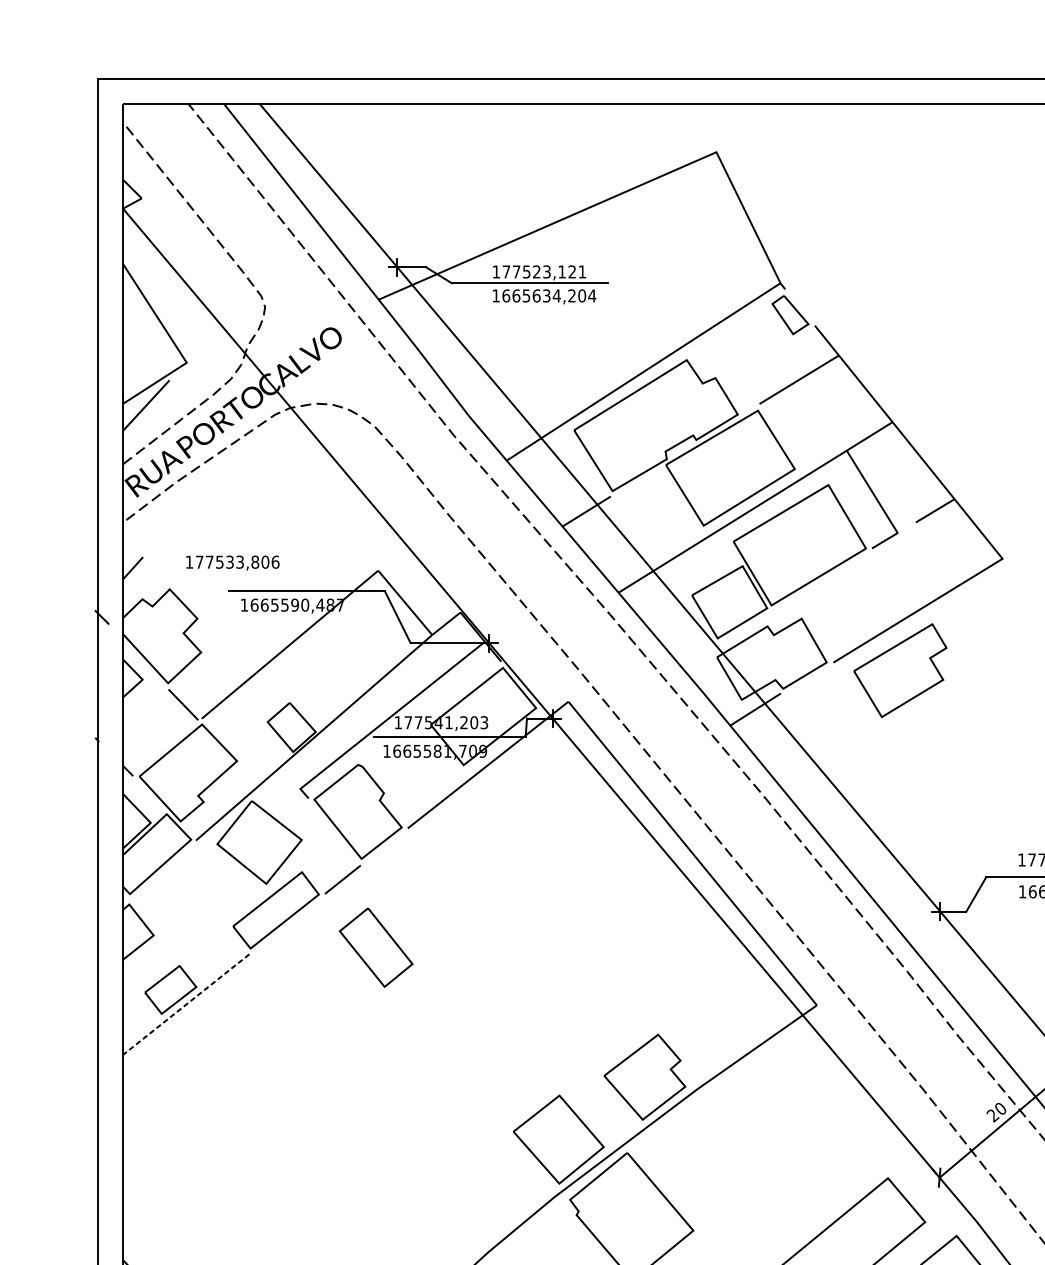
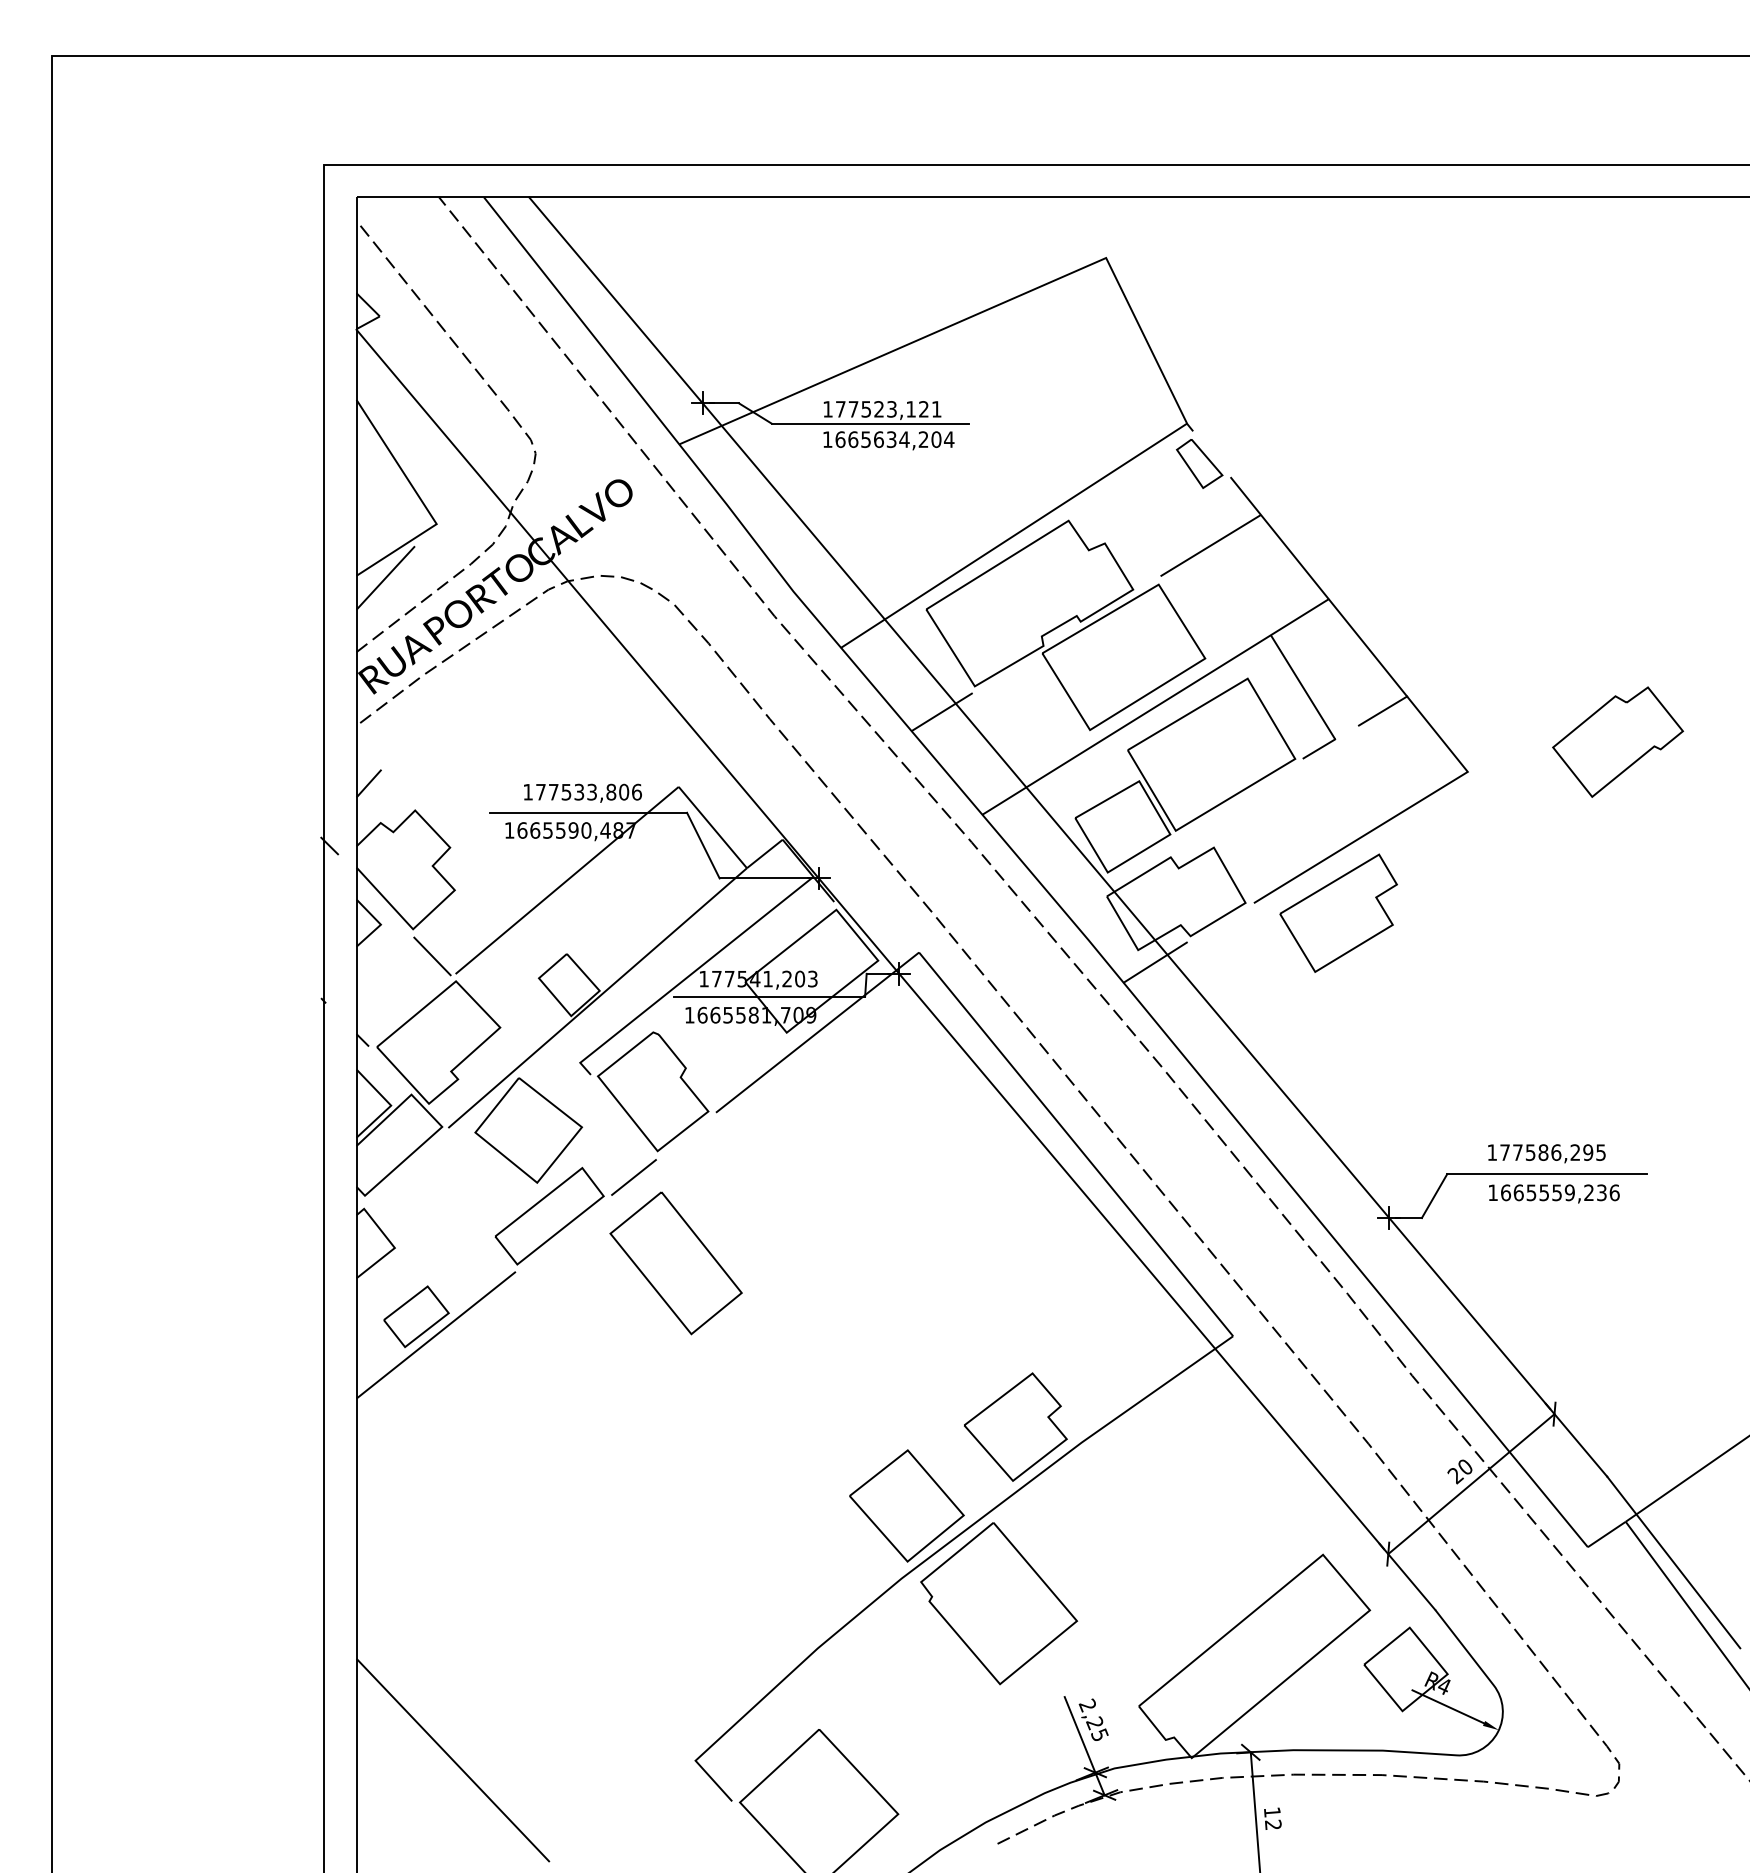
text: (232, 562) -> (582, 792), moved
part: (375, 947) -> (675, 1263), size x1.43
line: (186, 1004) -> (436, 1335), dashed -> solid

